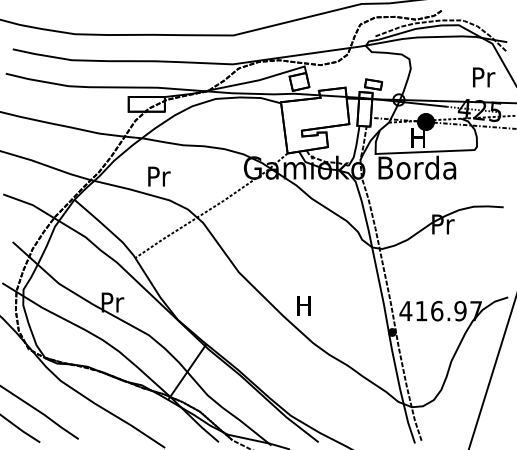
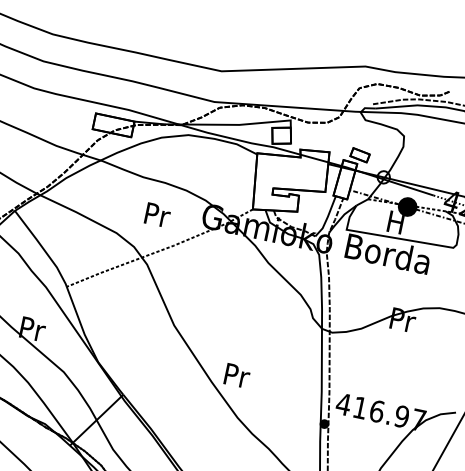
text: (159, 176) -> (157, 215), moved
text: (305, 305) -> (237, 375), H -> Pr

